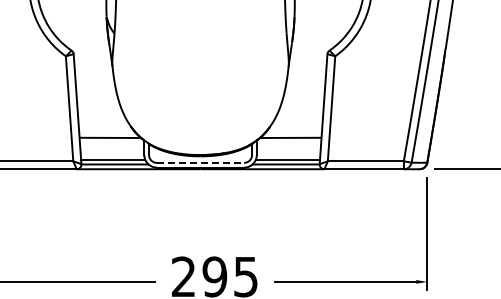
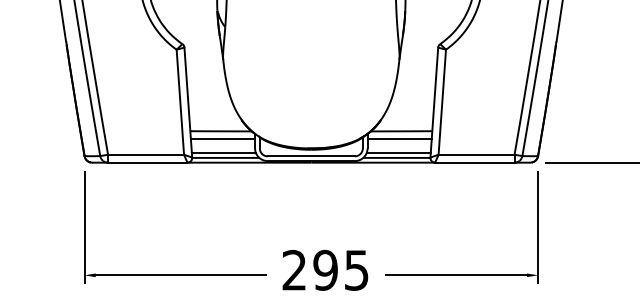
line: (111, 145) -> (222, 138), added
line: (288, 145) -> (399, 138), added
line: (200, 163) -> (311, 156), dashed -> solid

